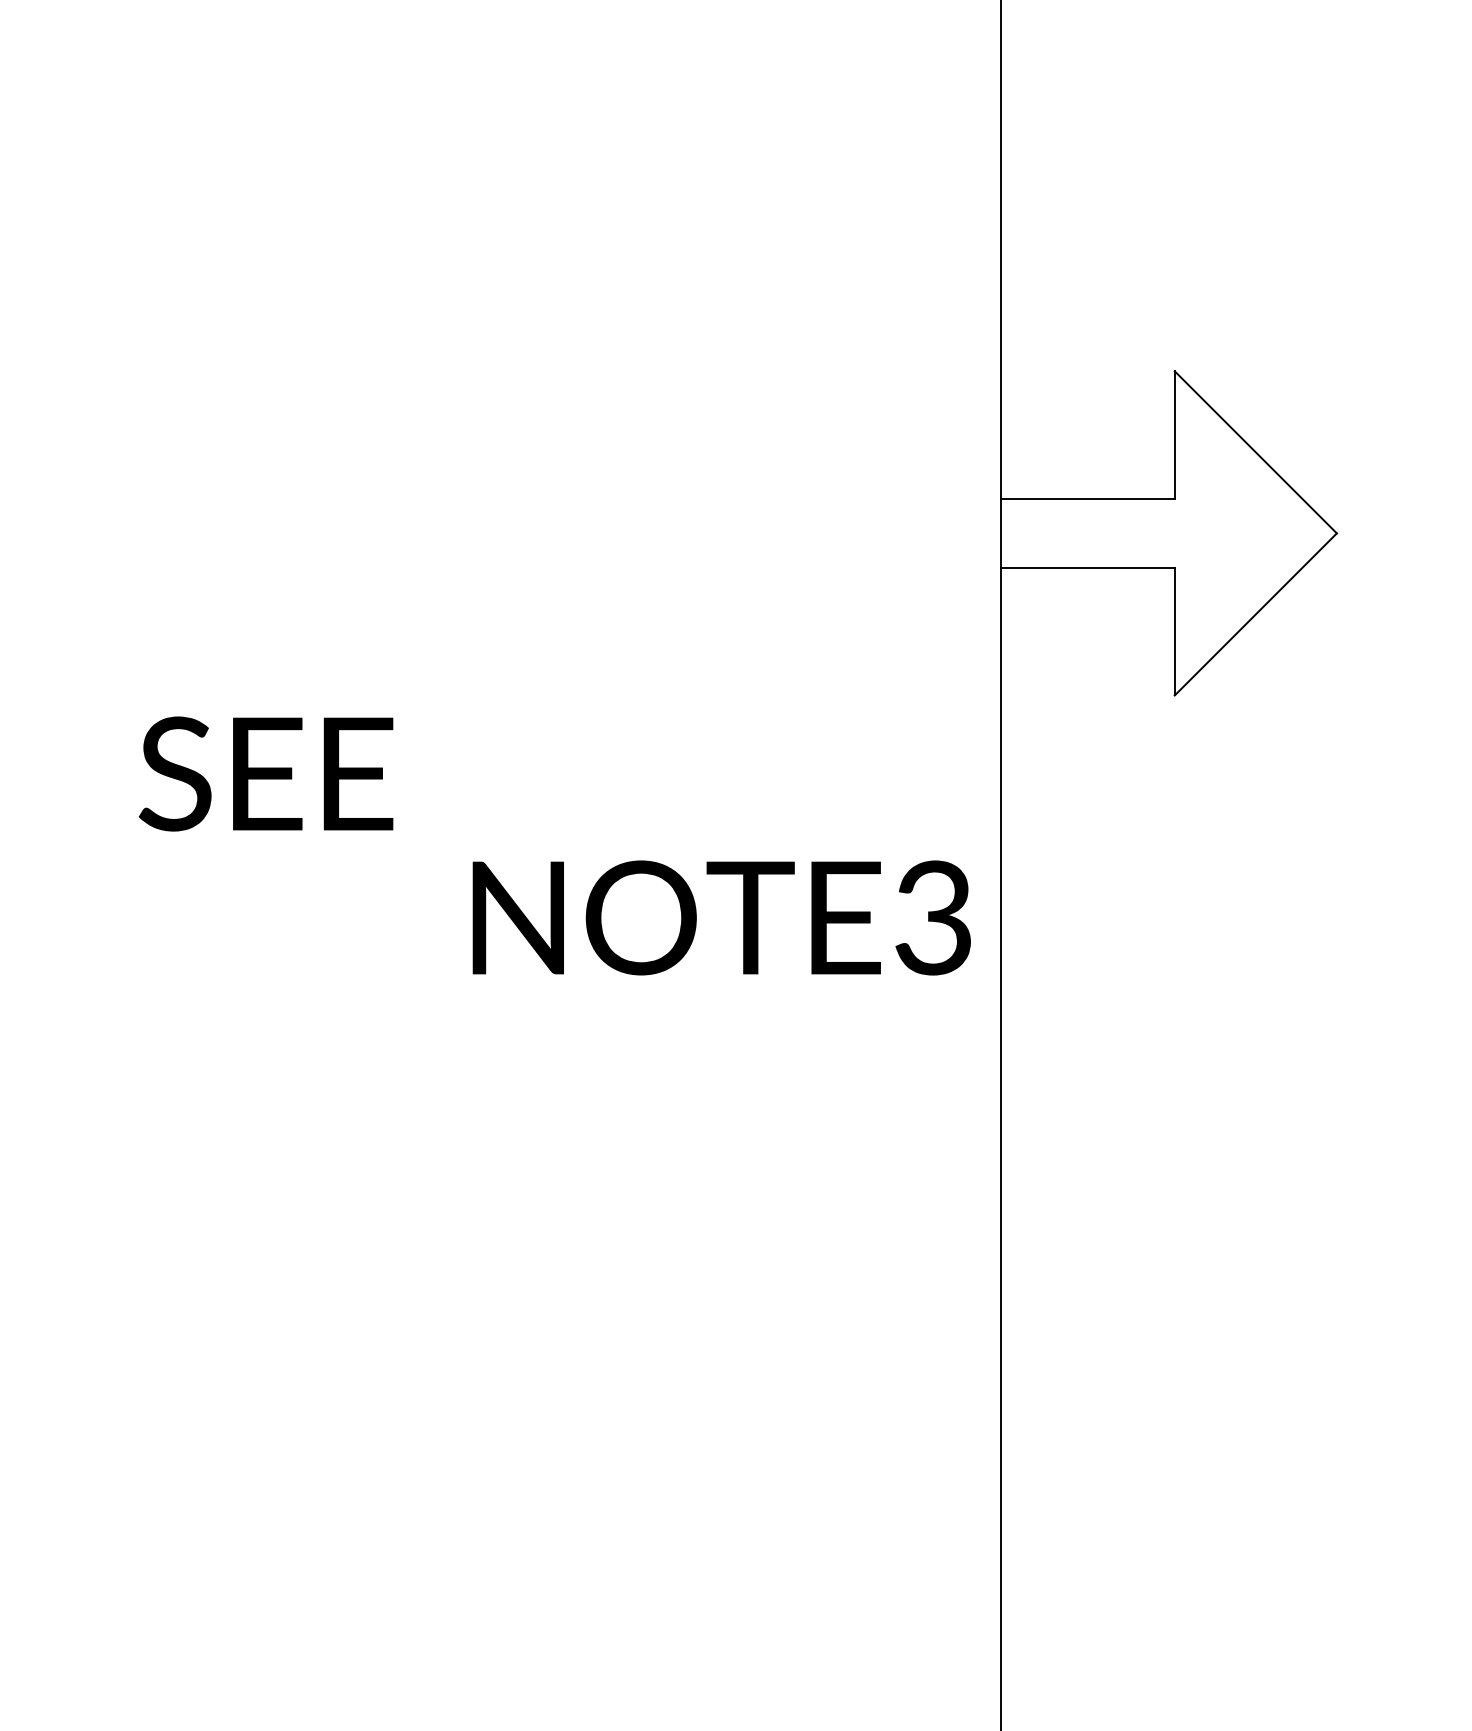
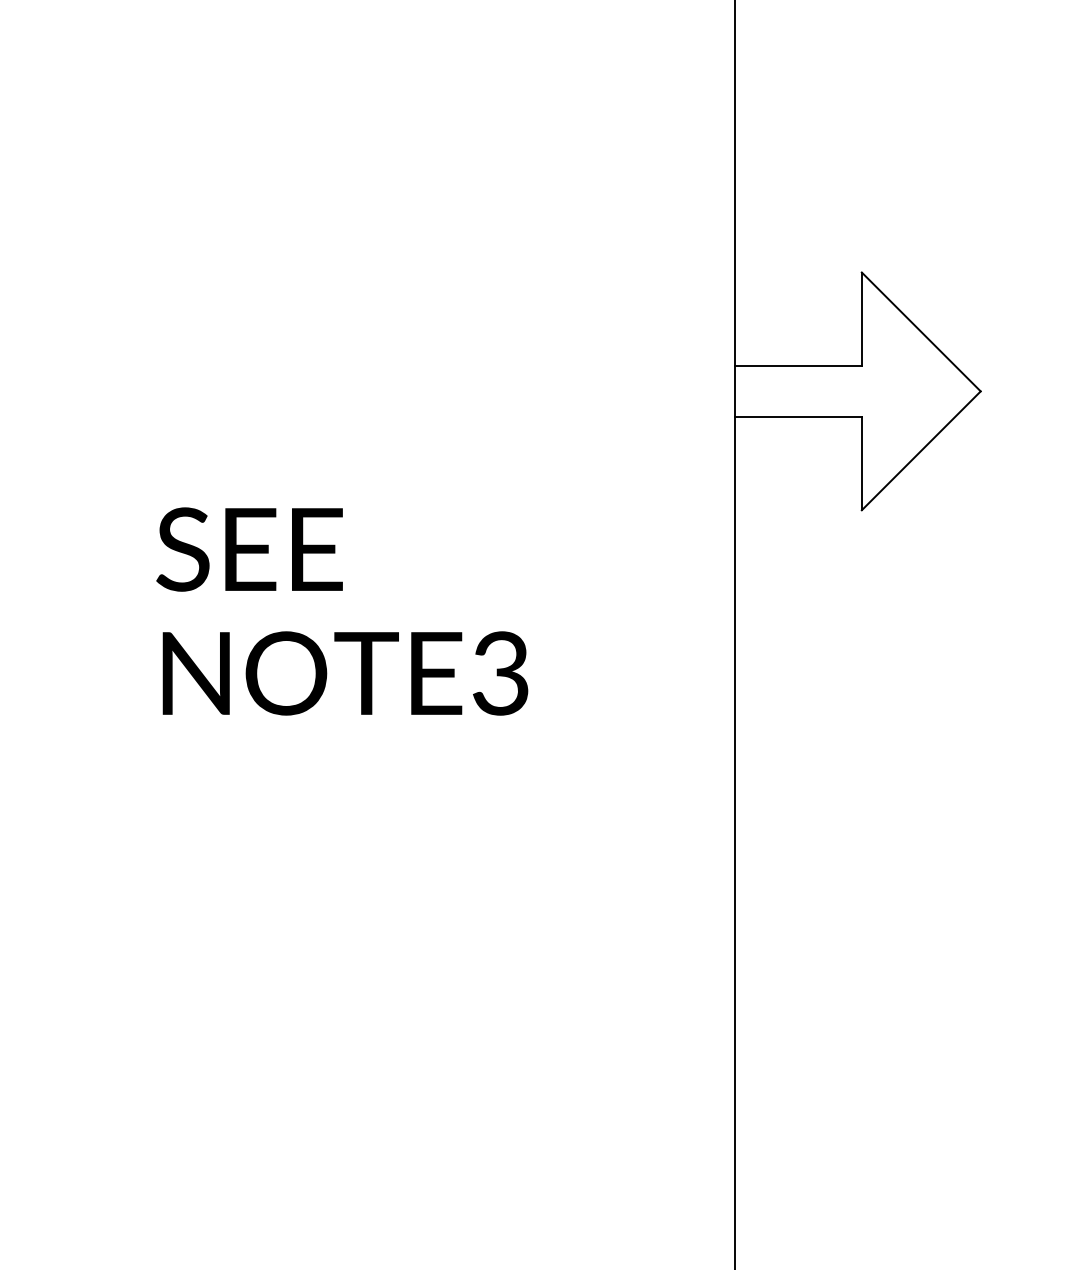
text: (265, 773) -> (249, 549), moved
text: (721, 917) -> (345, 673), moved

